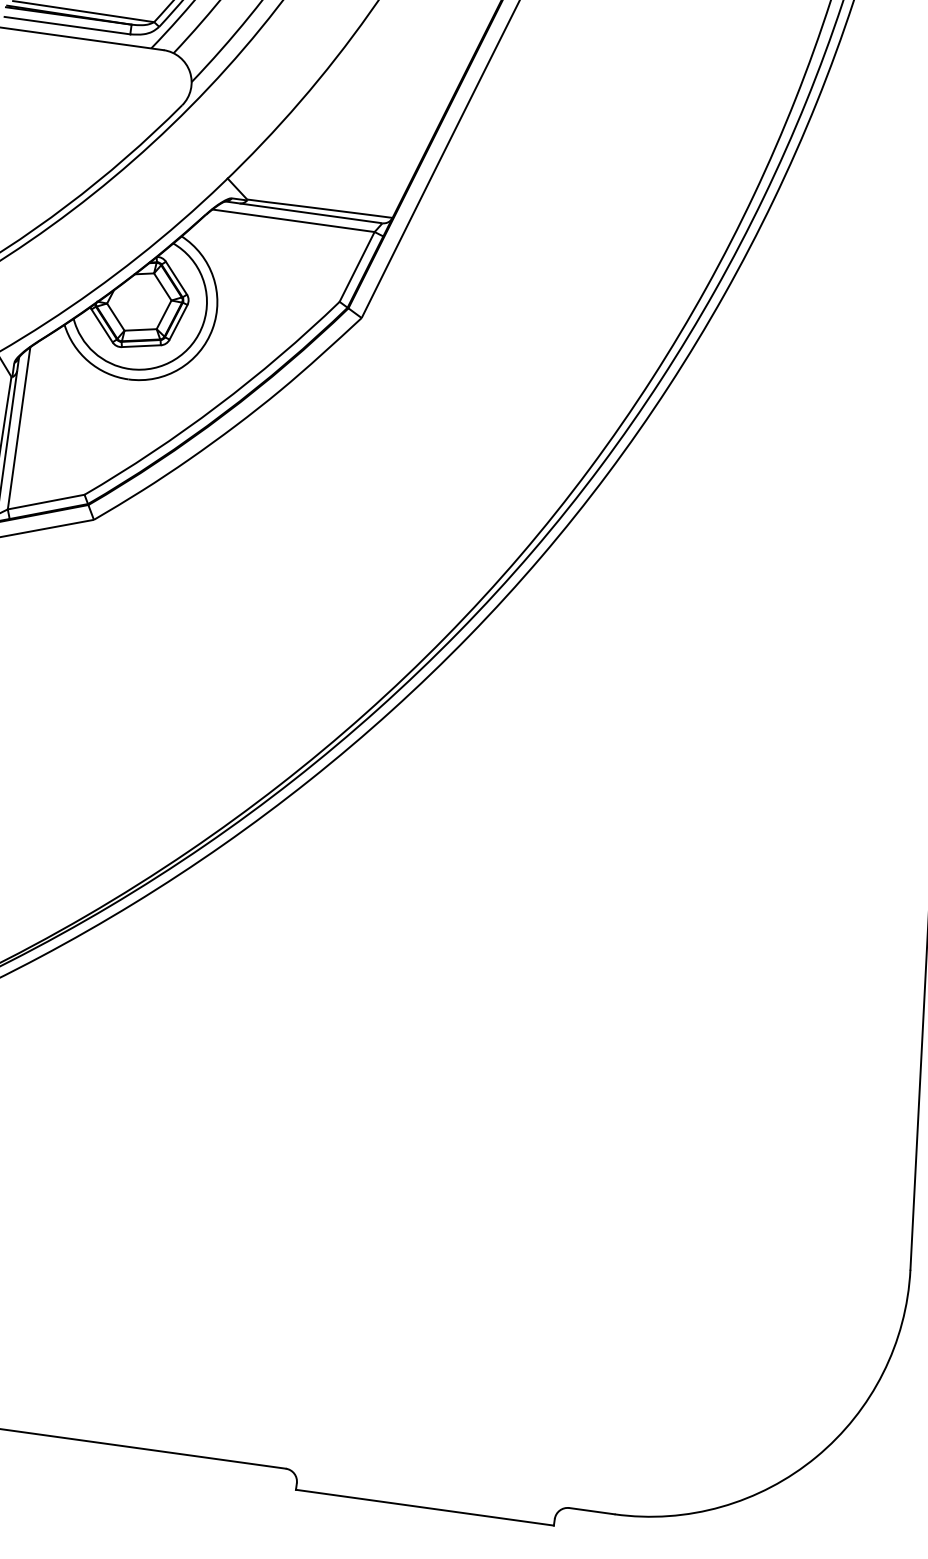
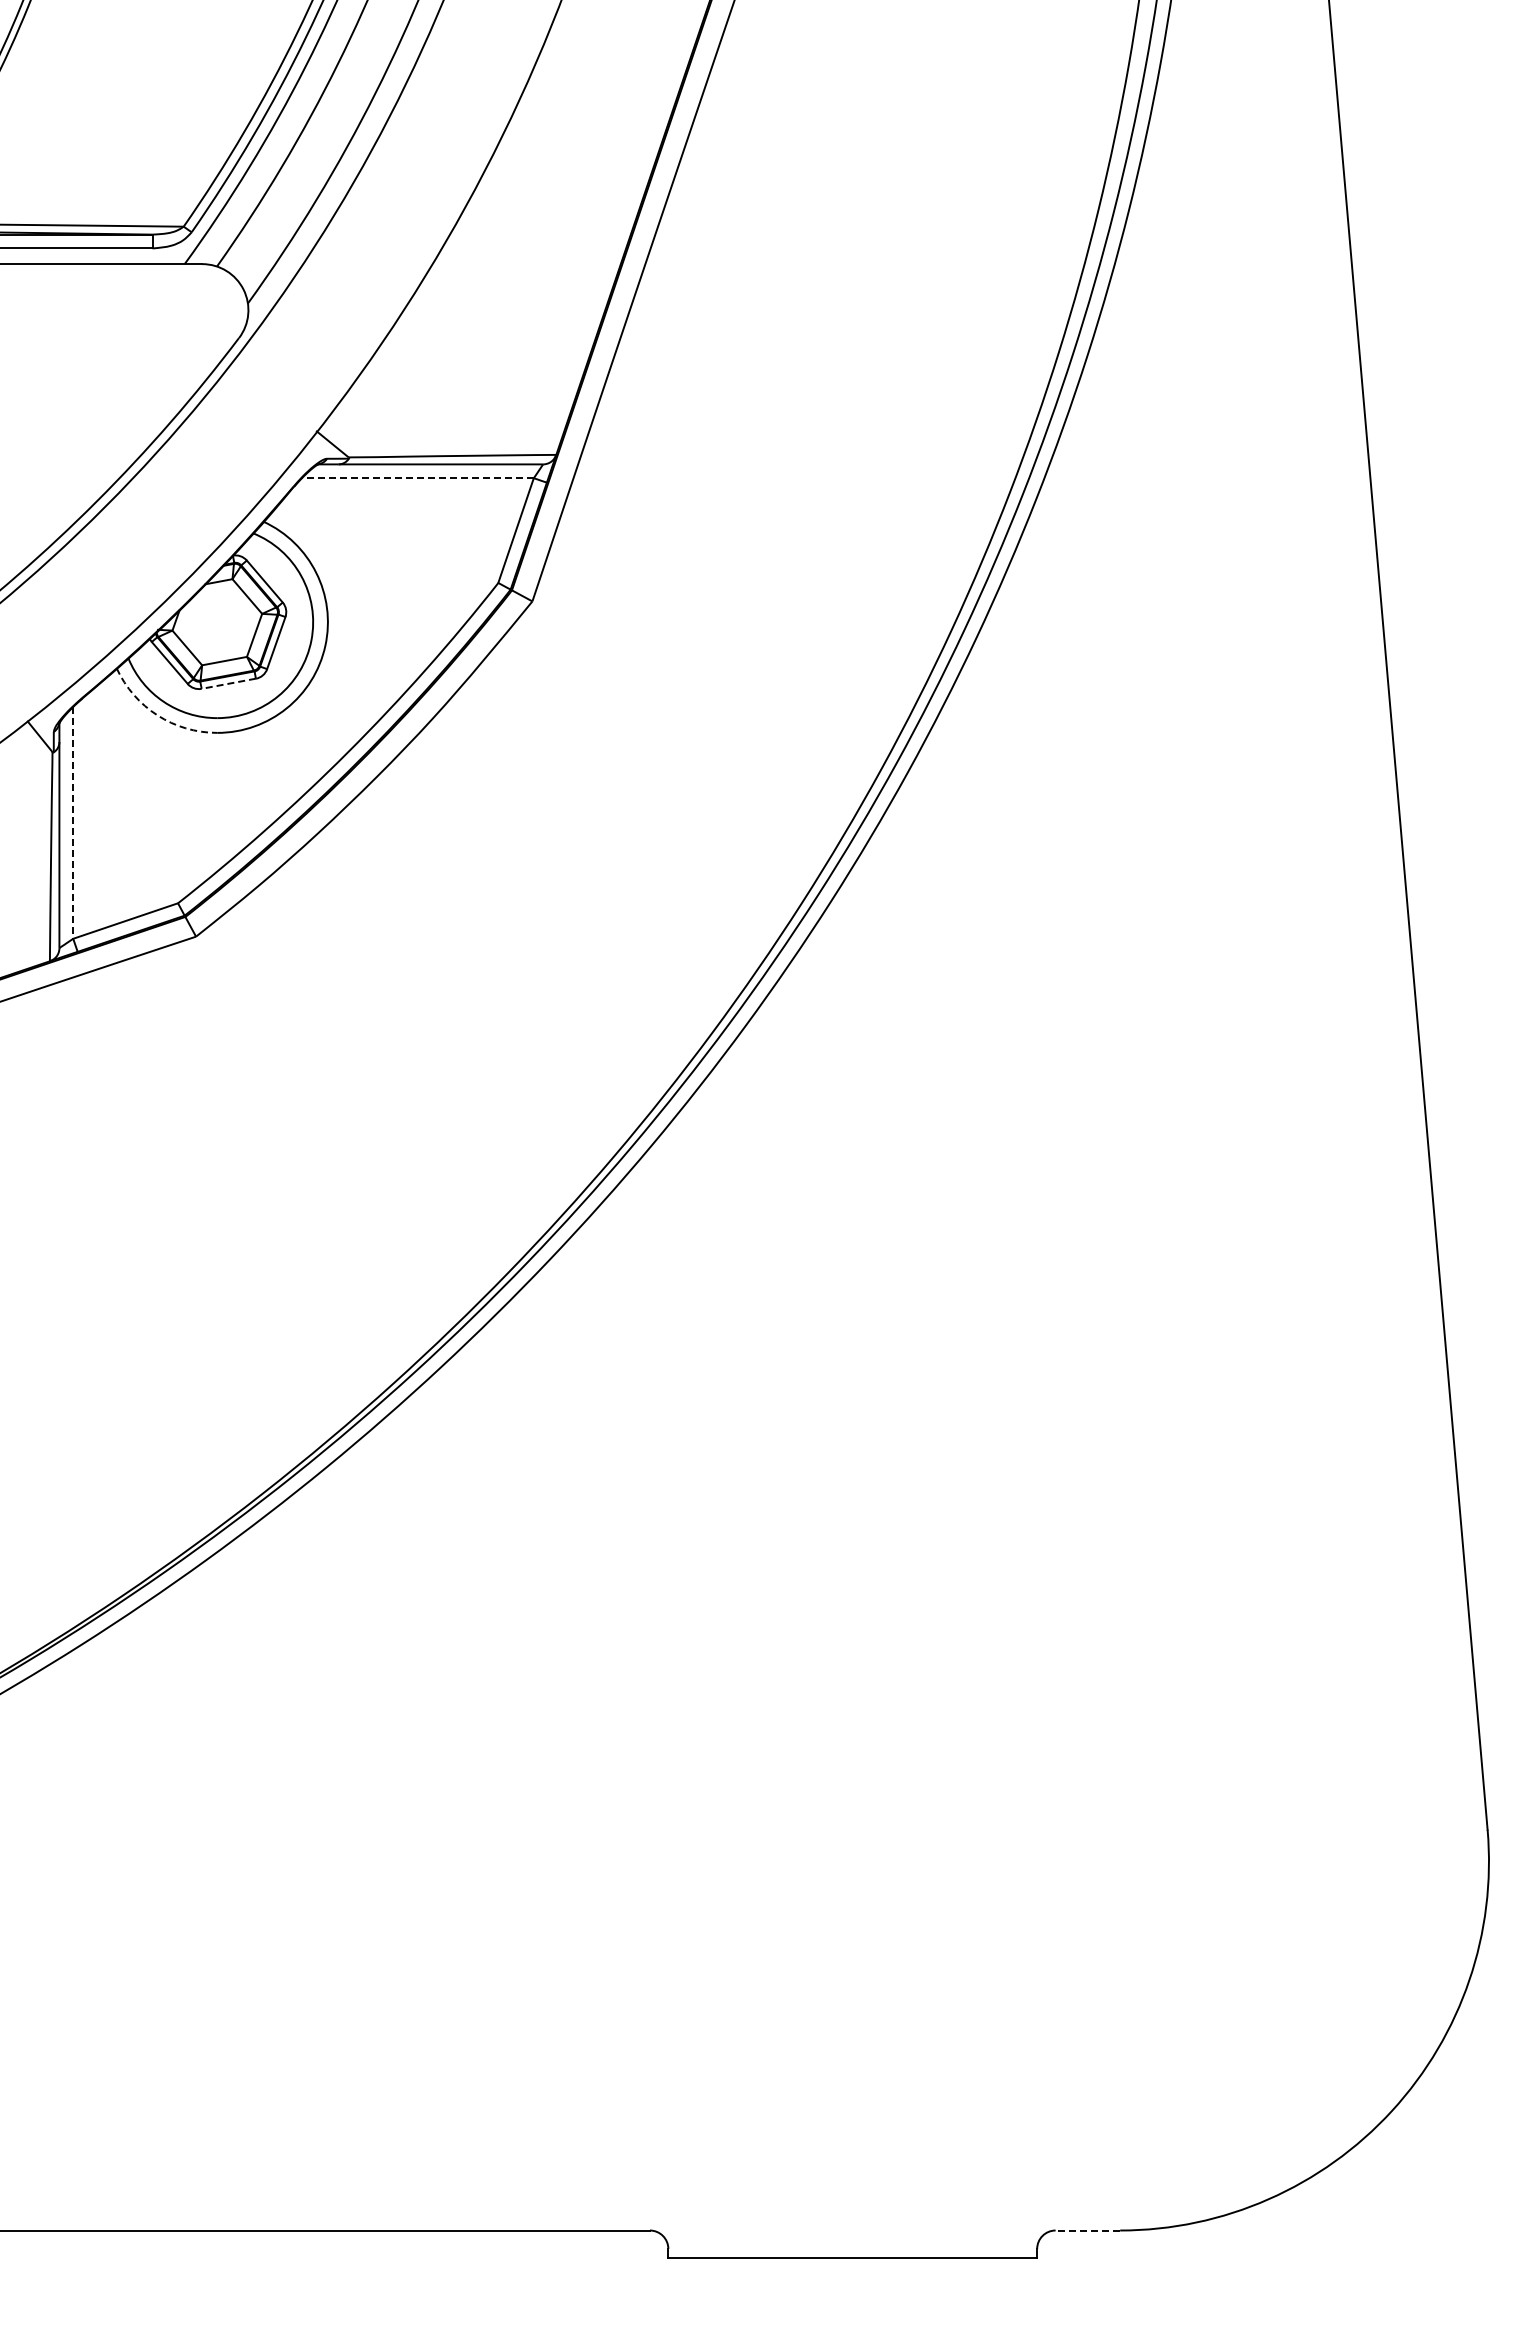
line: (293, 220) -> (417, 478), solid -> dashed
line: (141, 345) -> (228, 683), solid -> dashed
arc: (88, 361) -> (157, 715), solid -> dashed
line: (19, 428) -> (73, 822), solid -> dashed
line: (591, 1511) -> (1087, 2230), solid -> dashed

